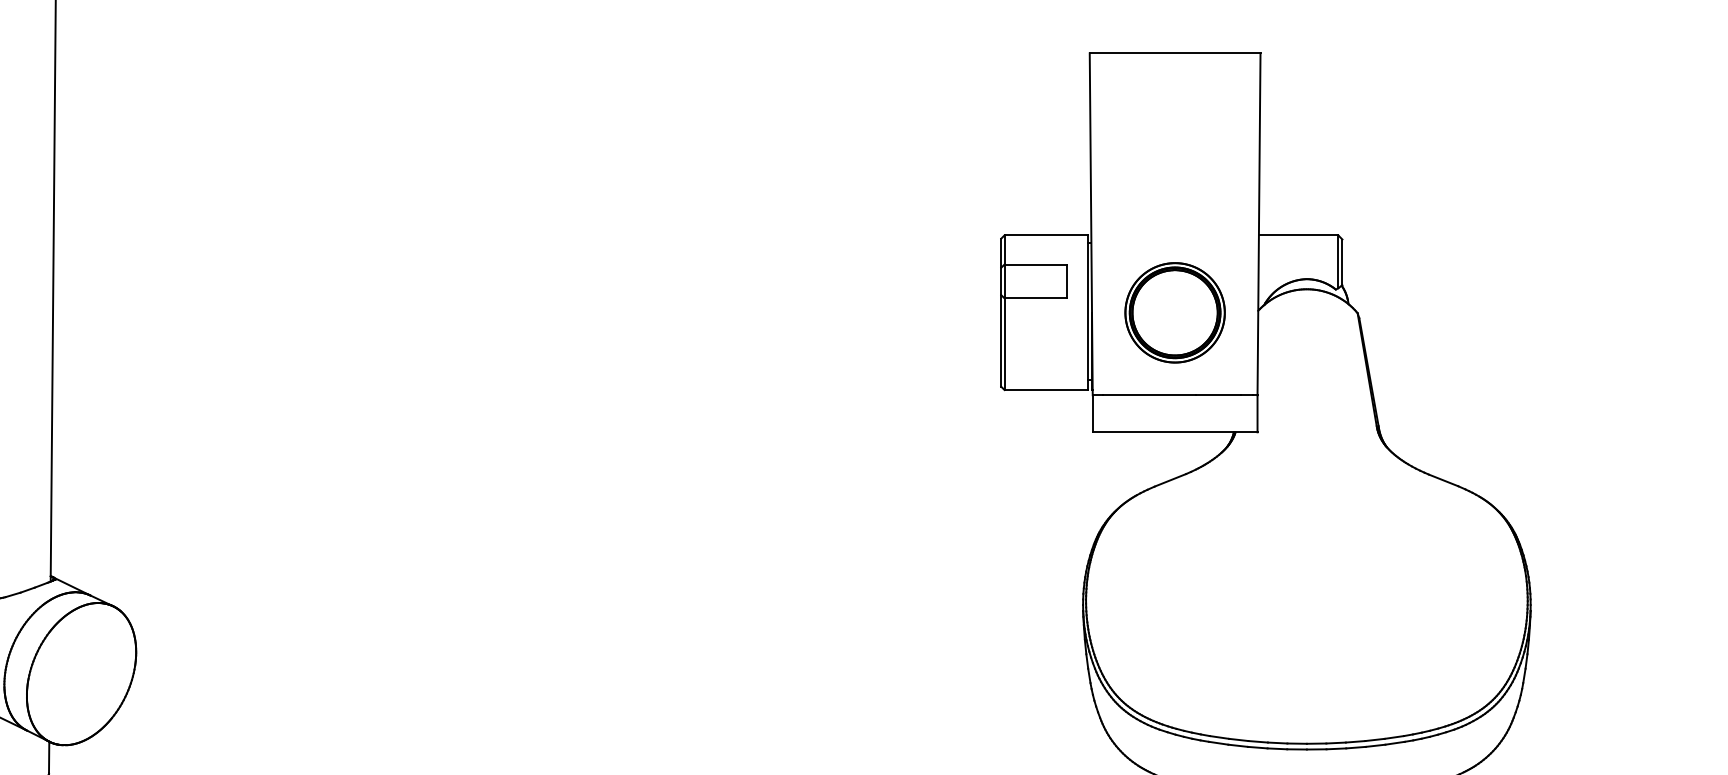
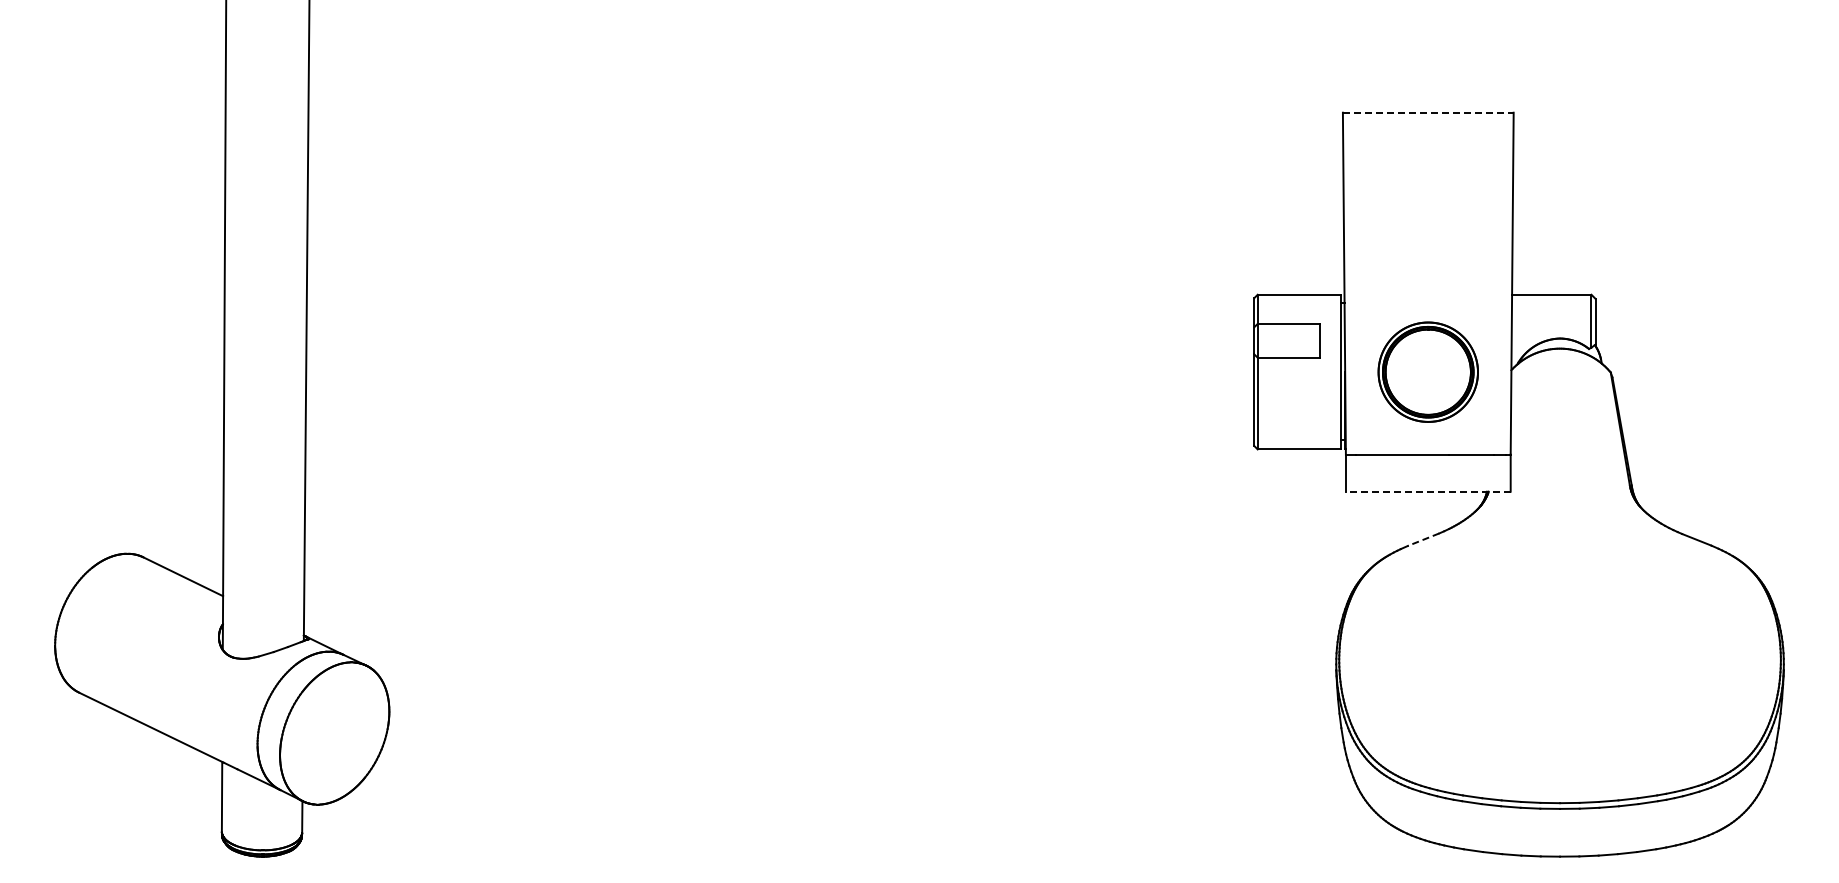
line: (1175, 53) -> (1428, 112), solid -> dashed
line: (1174, 432) -> (1427, 491), solid -> dashed
line: (1170, 480) -> (1423, 539), solid -> dashed

